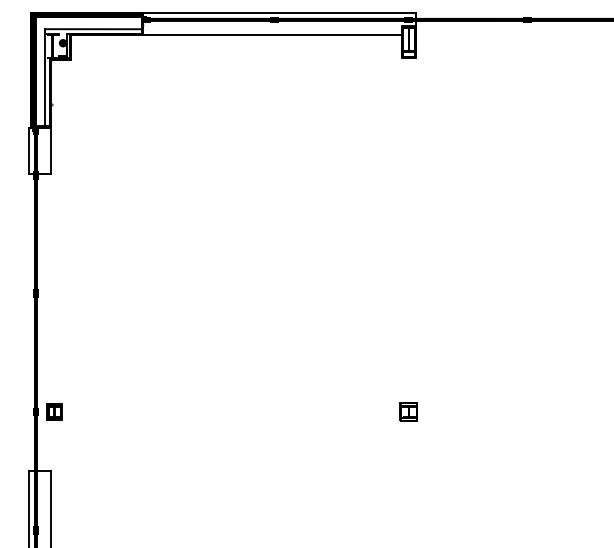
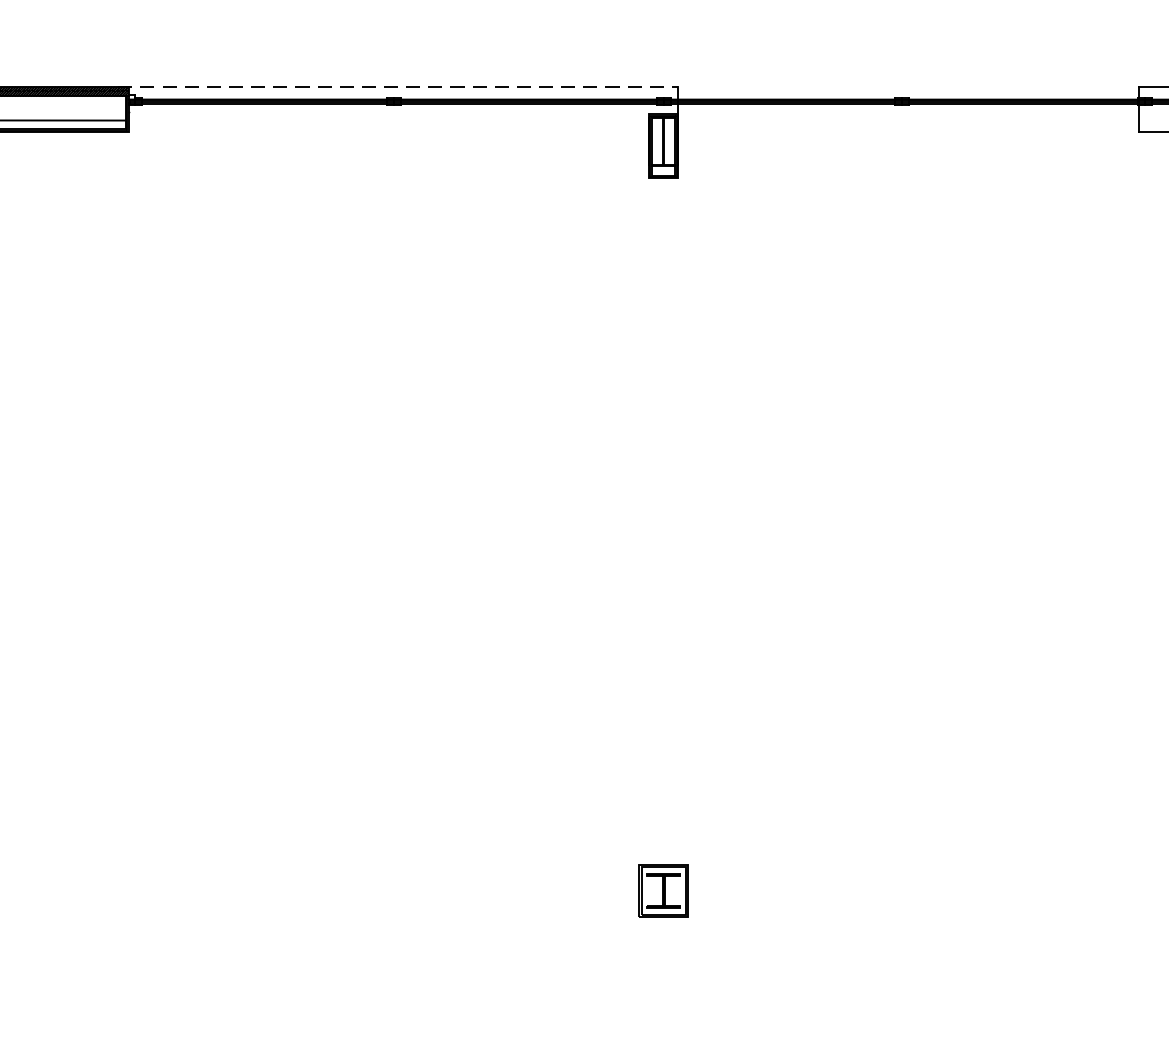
line: (277, 12) -> (399, 86), solid -> dashed
line: (269, 35) -> (383, 133), removed
part: (408, 411) -> (662, 890), size x1.4

